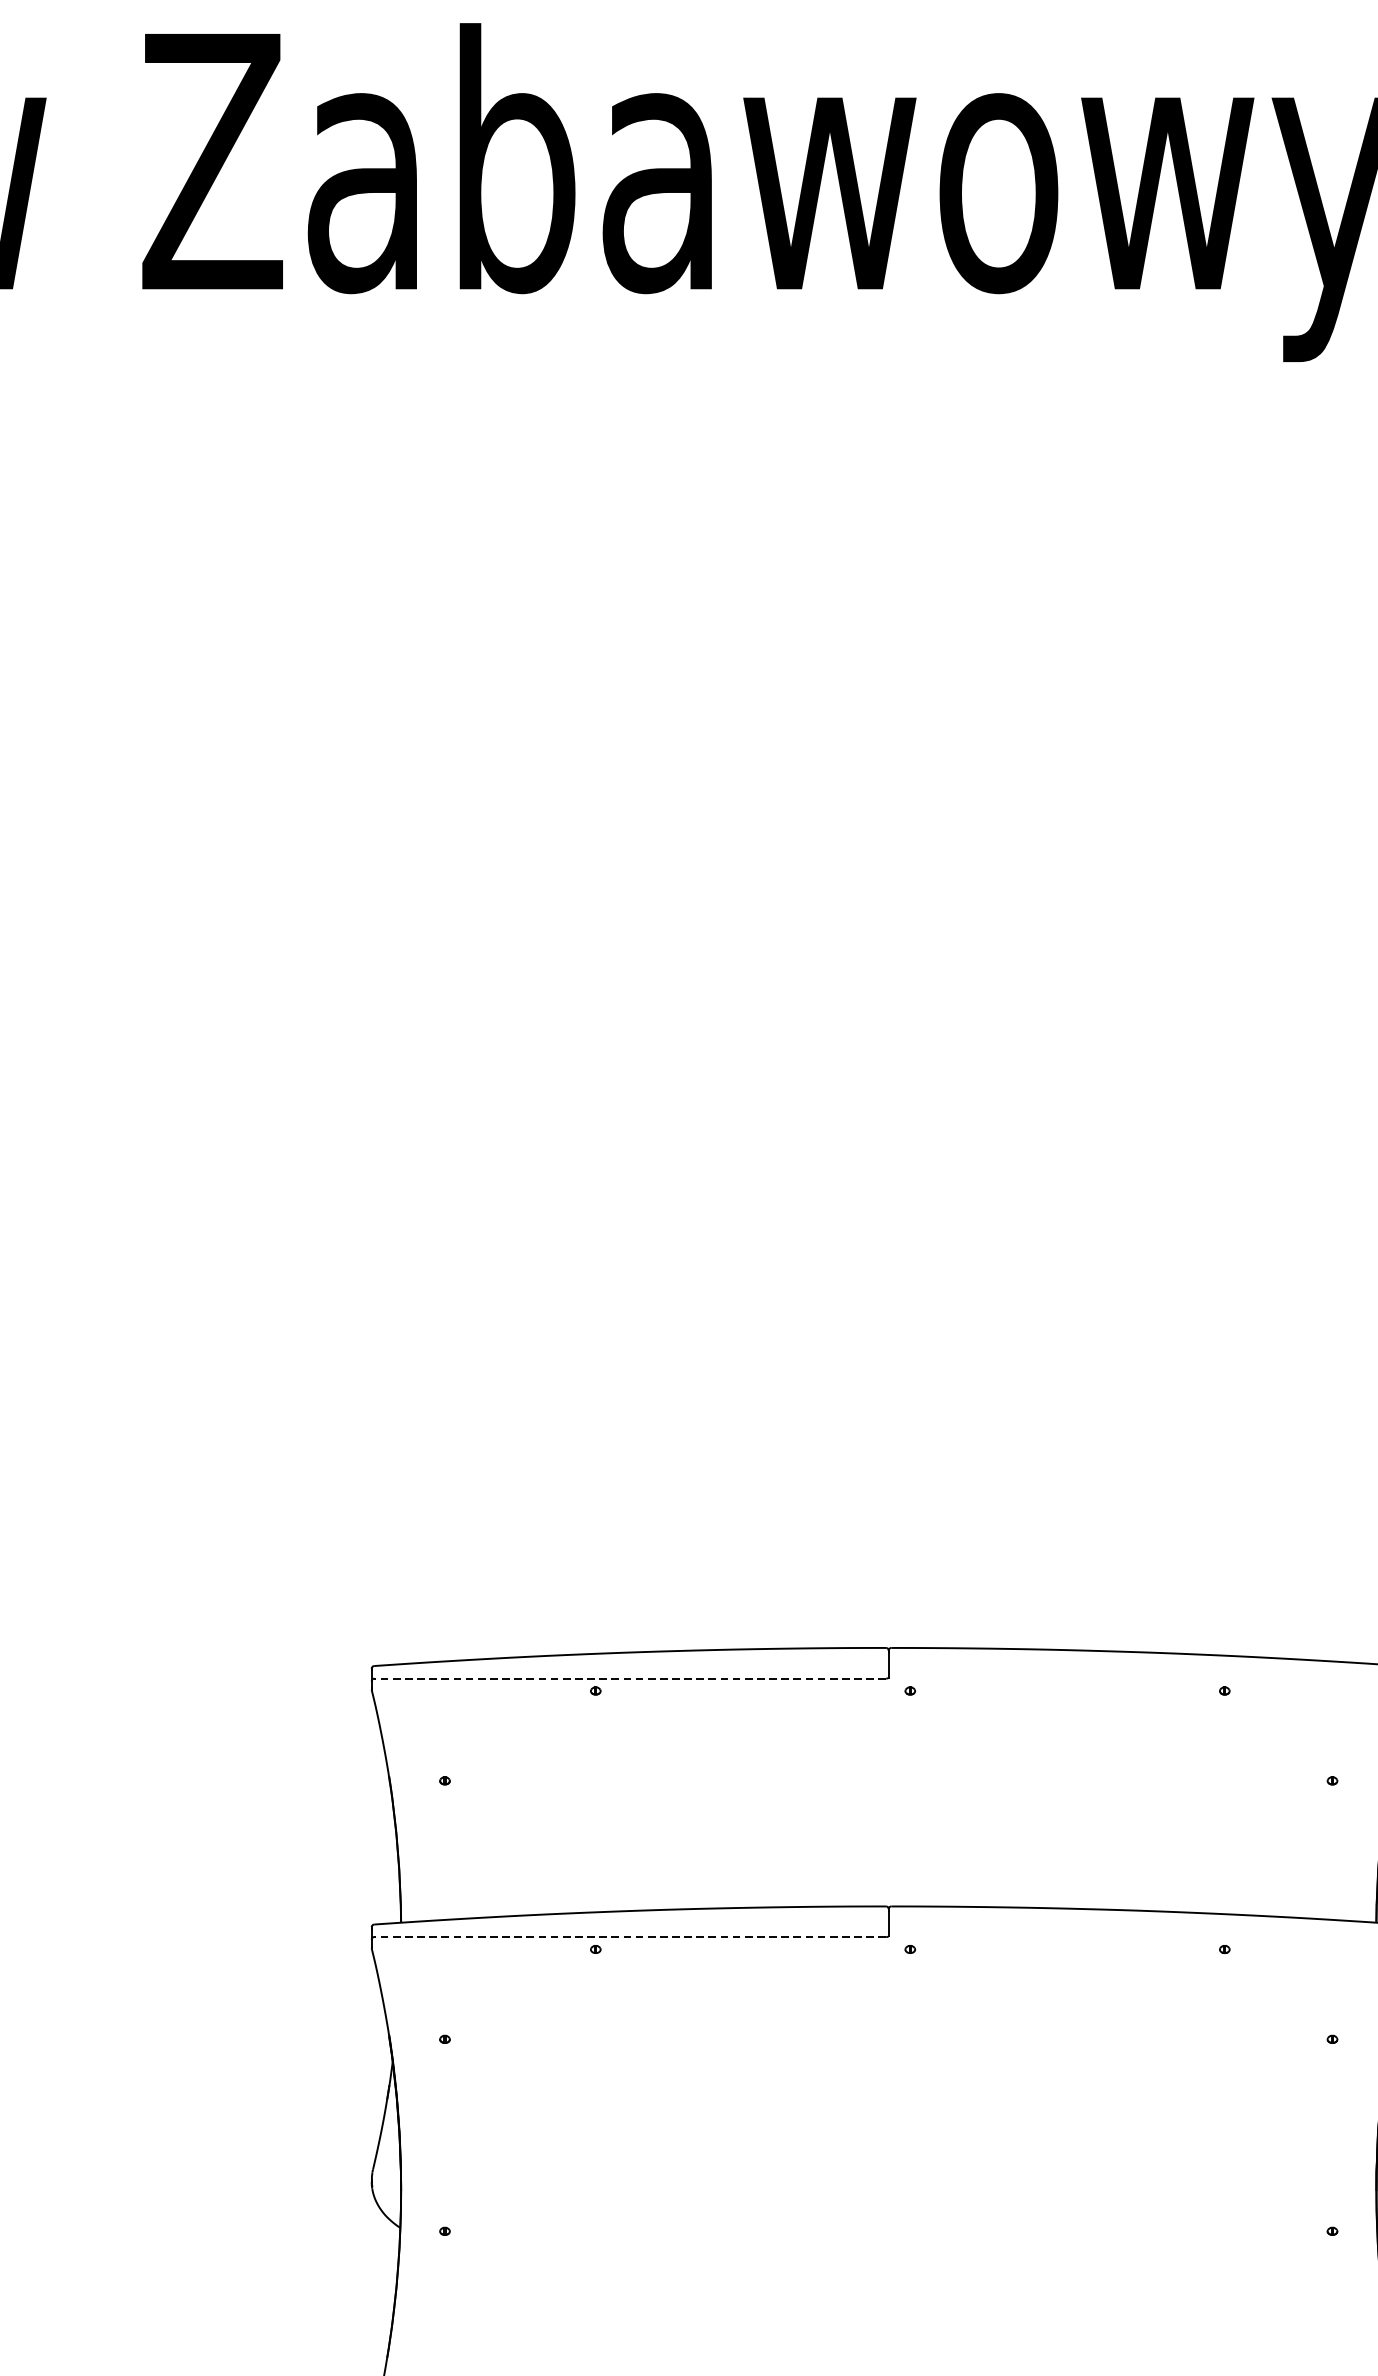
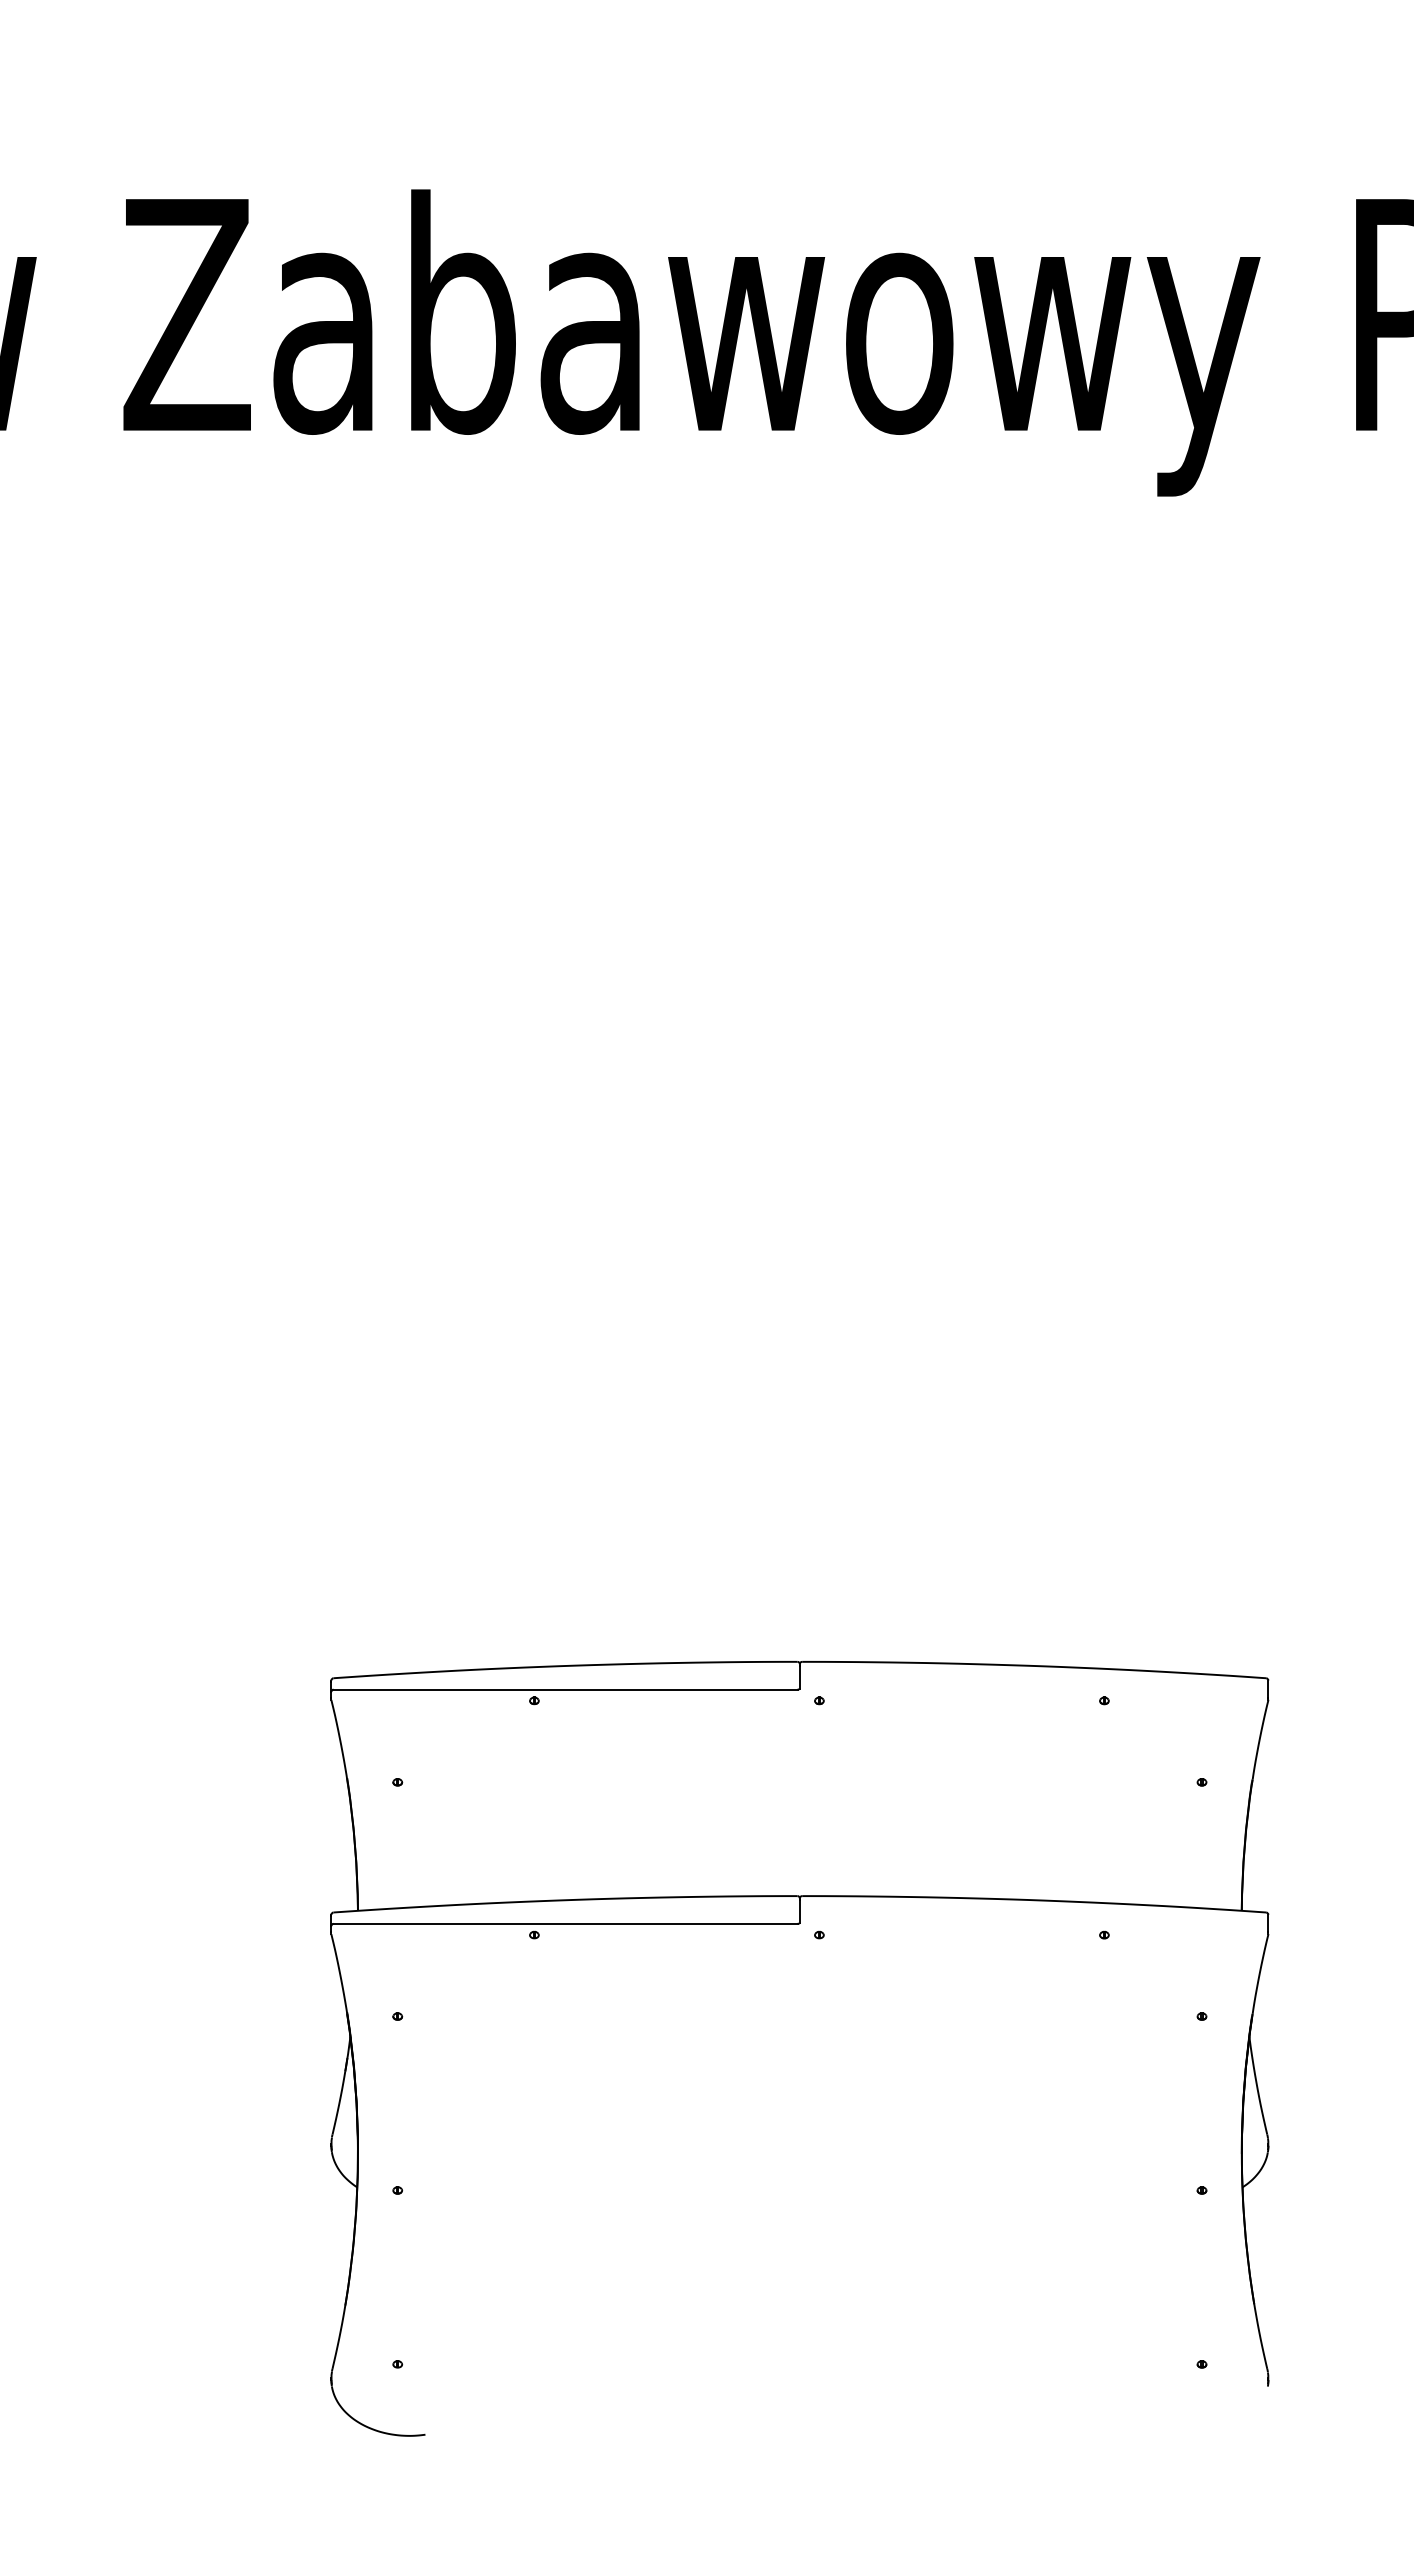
line: (630, 1678) -> (565, 1689), dashed -> solid
line: (630, 1936) -> (565, 1923), dashed -> solid

